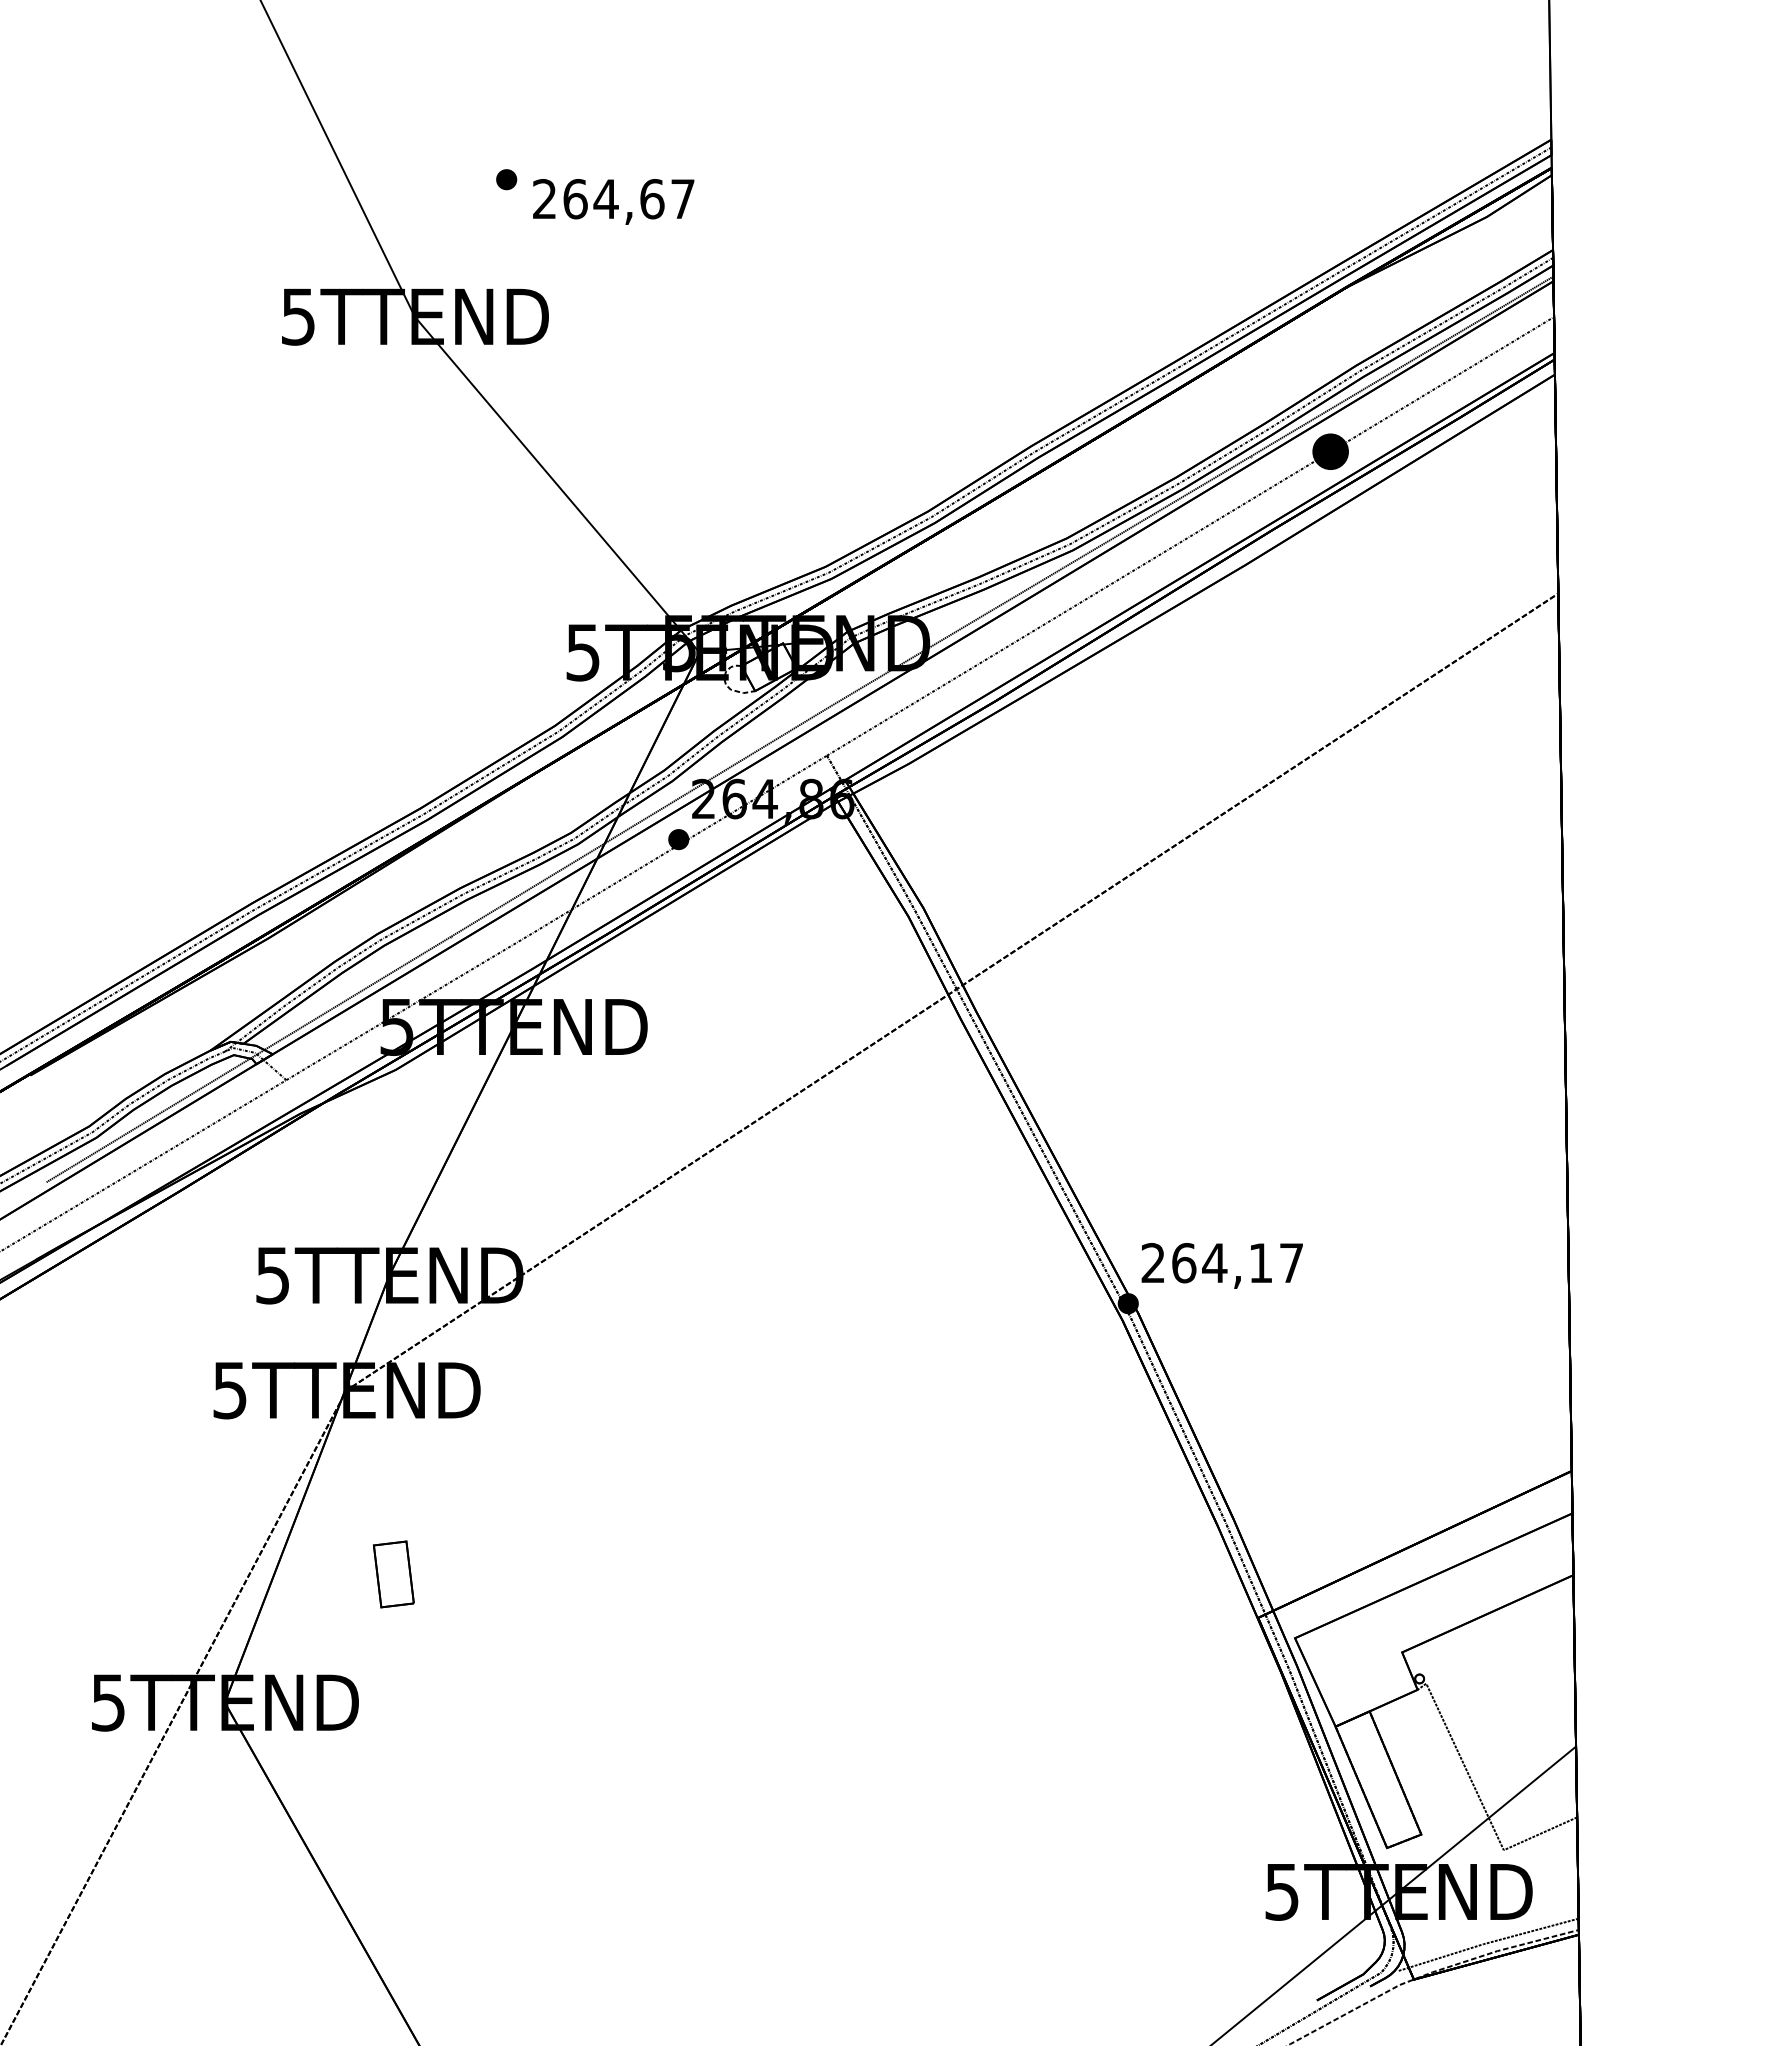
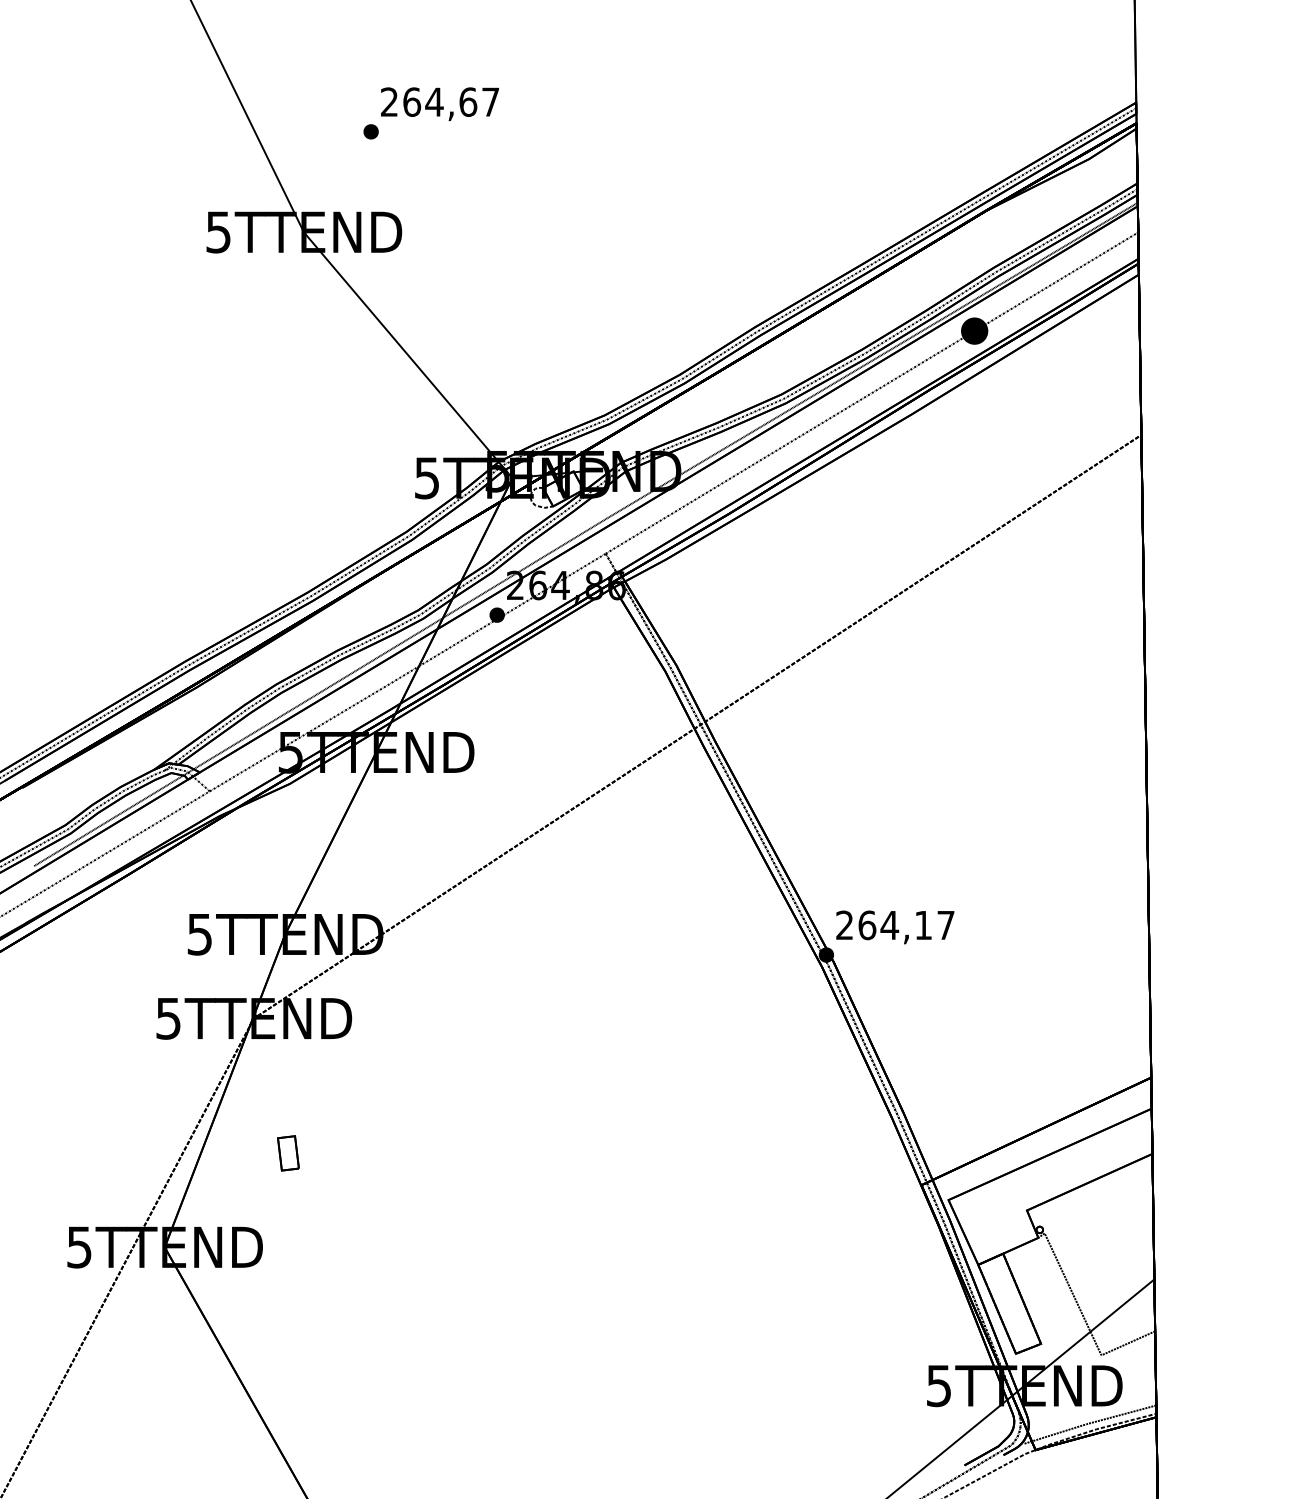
text: (613, 201) -> (439, 103), moved
part: (393, 1574) -> (288, 1153), size x0.71

